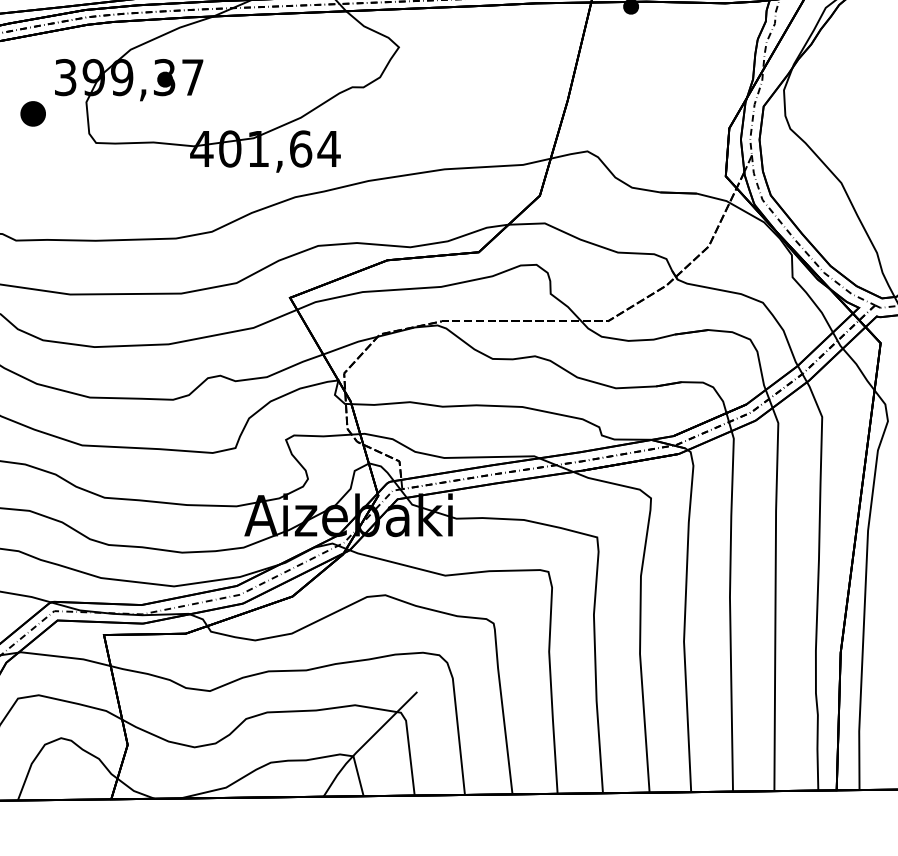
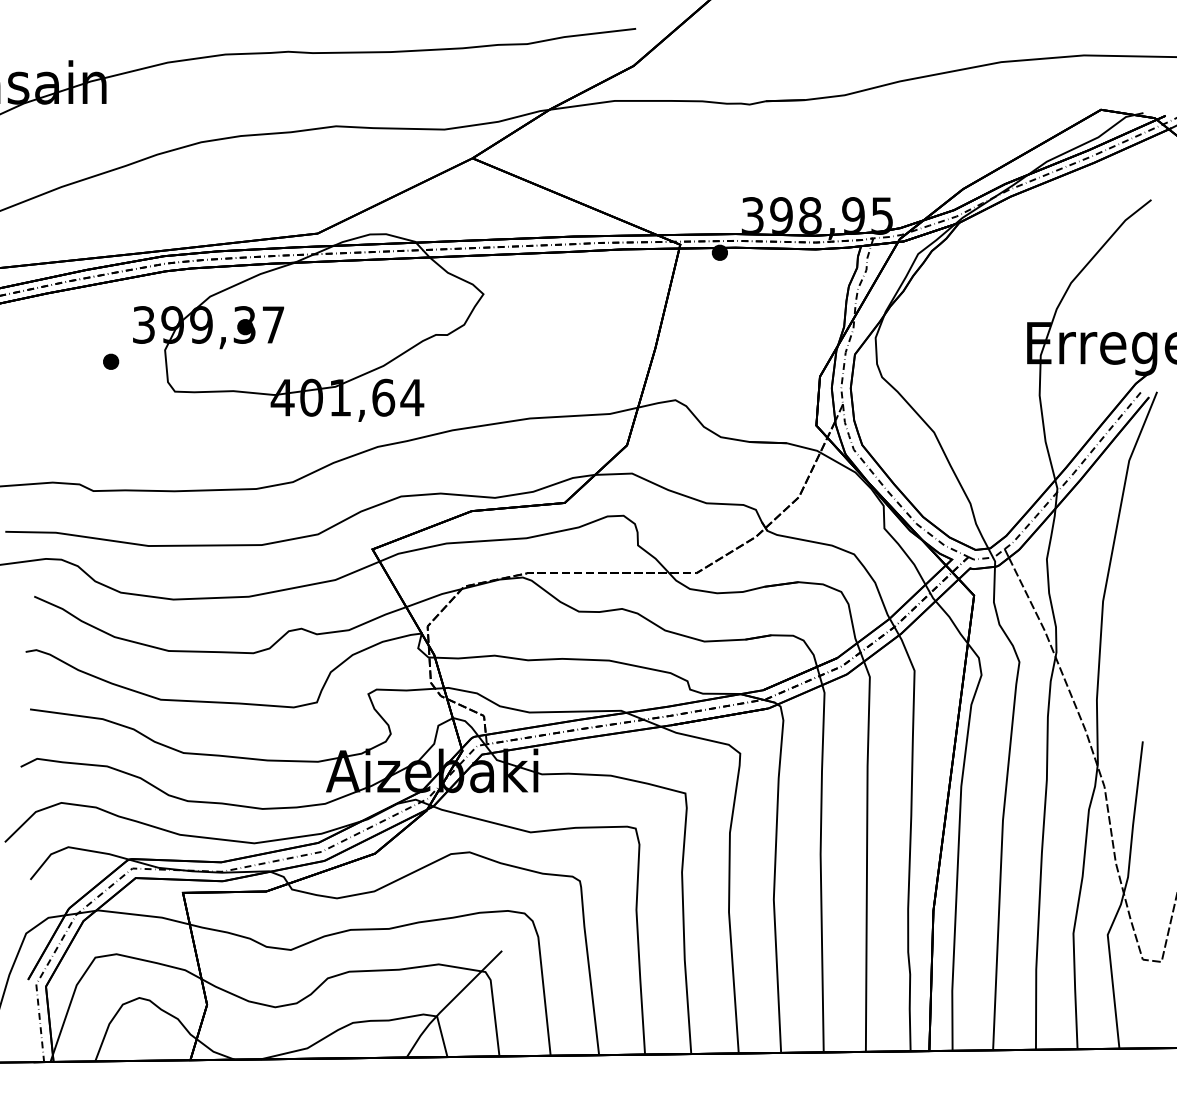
part: (33, 113) -> (111, 361), size x0.62

